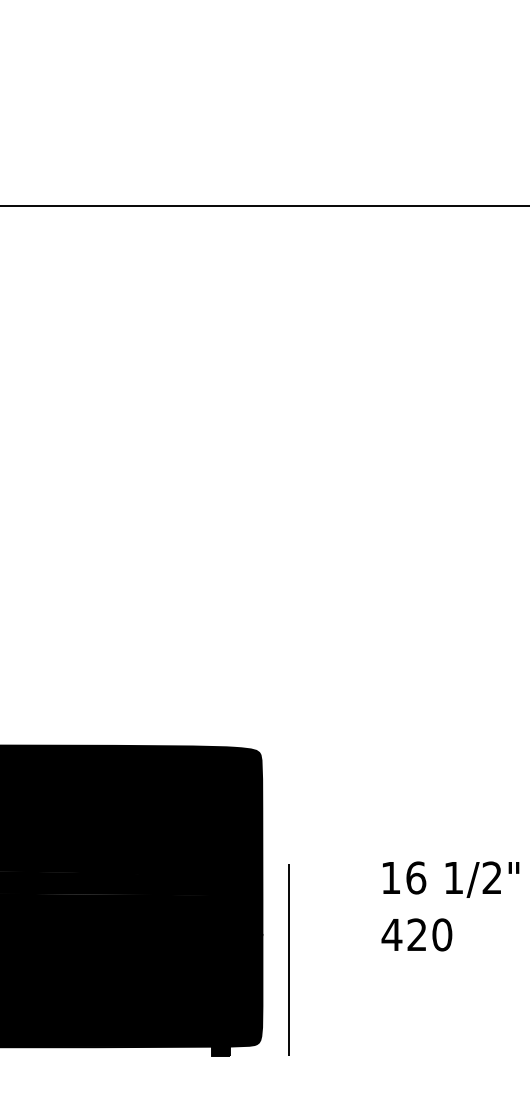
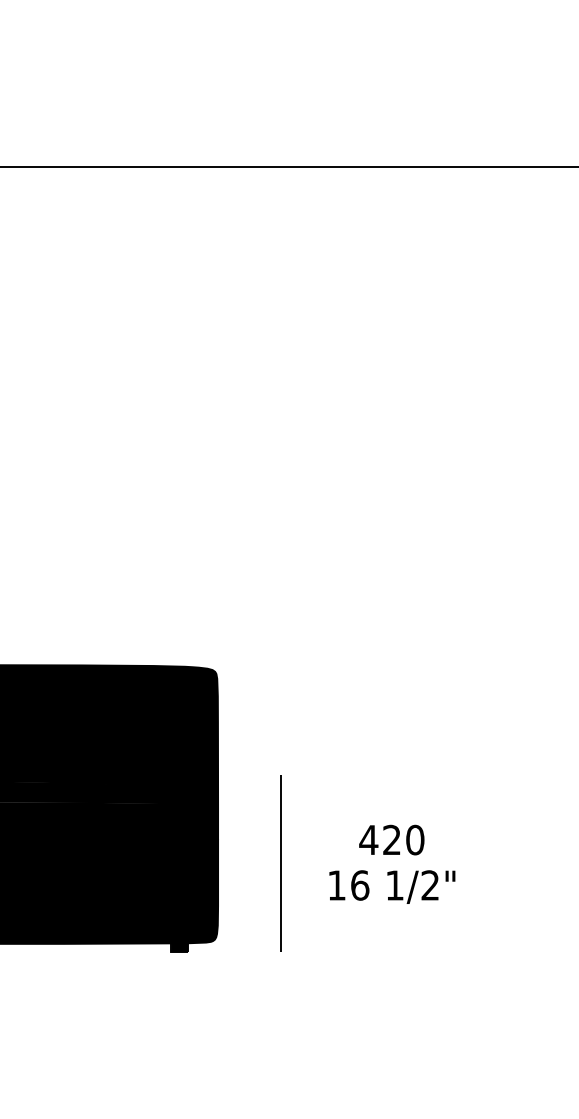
text: (451, 879) -> (392, 886), moved
text: (416, 934) -> (391, 839), moved
line: (288, 960) -> (280, 863), moved

